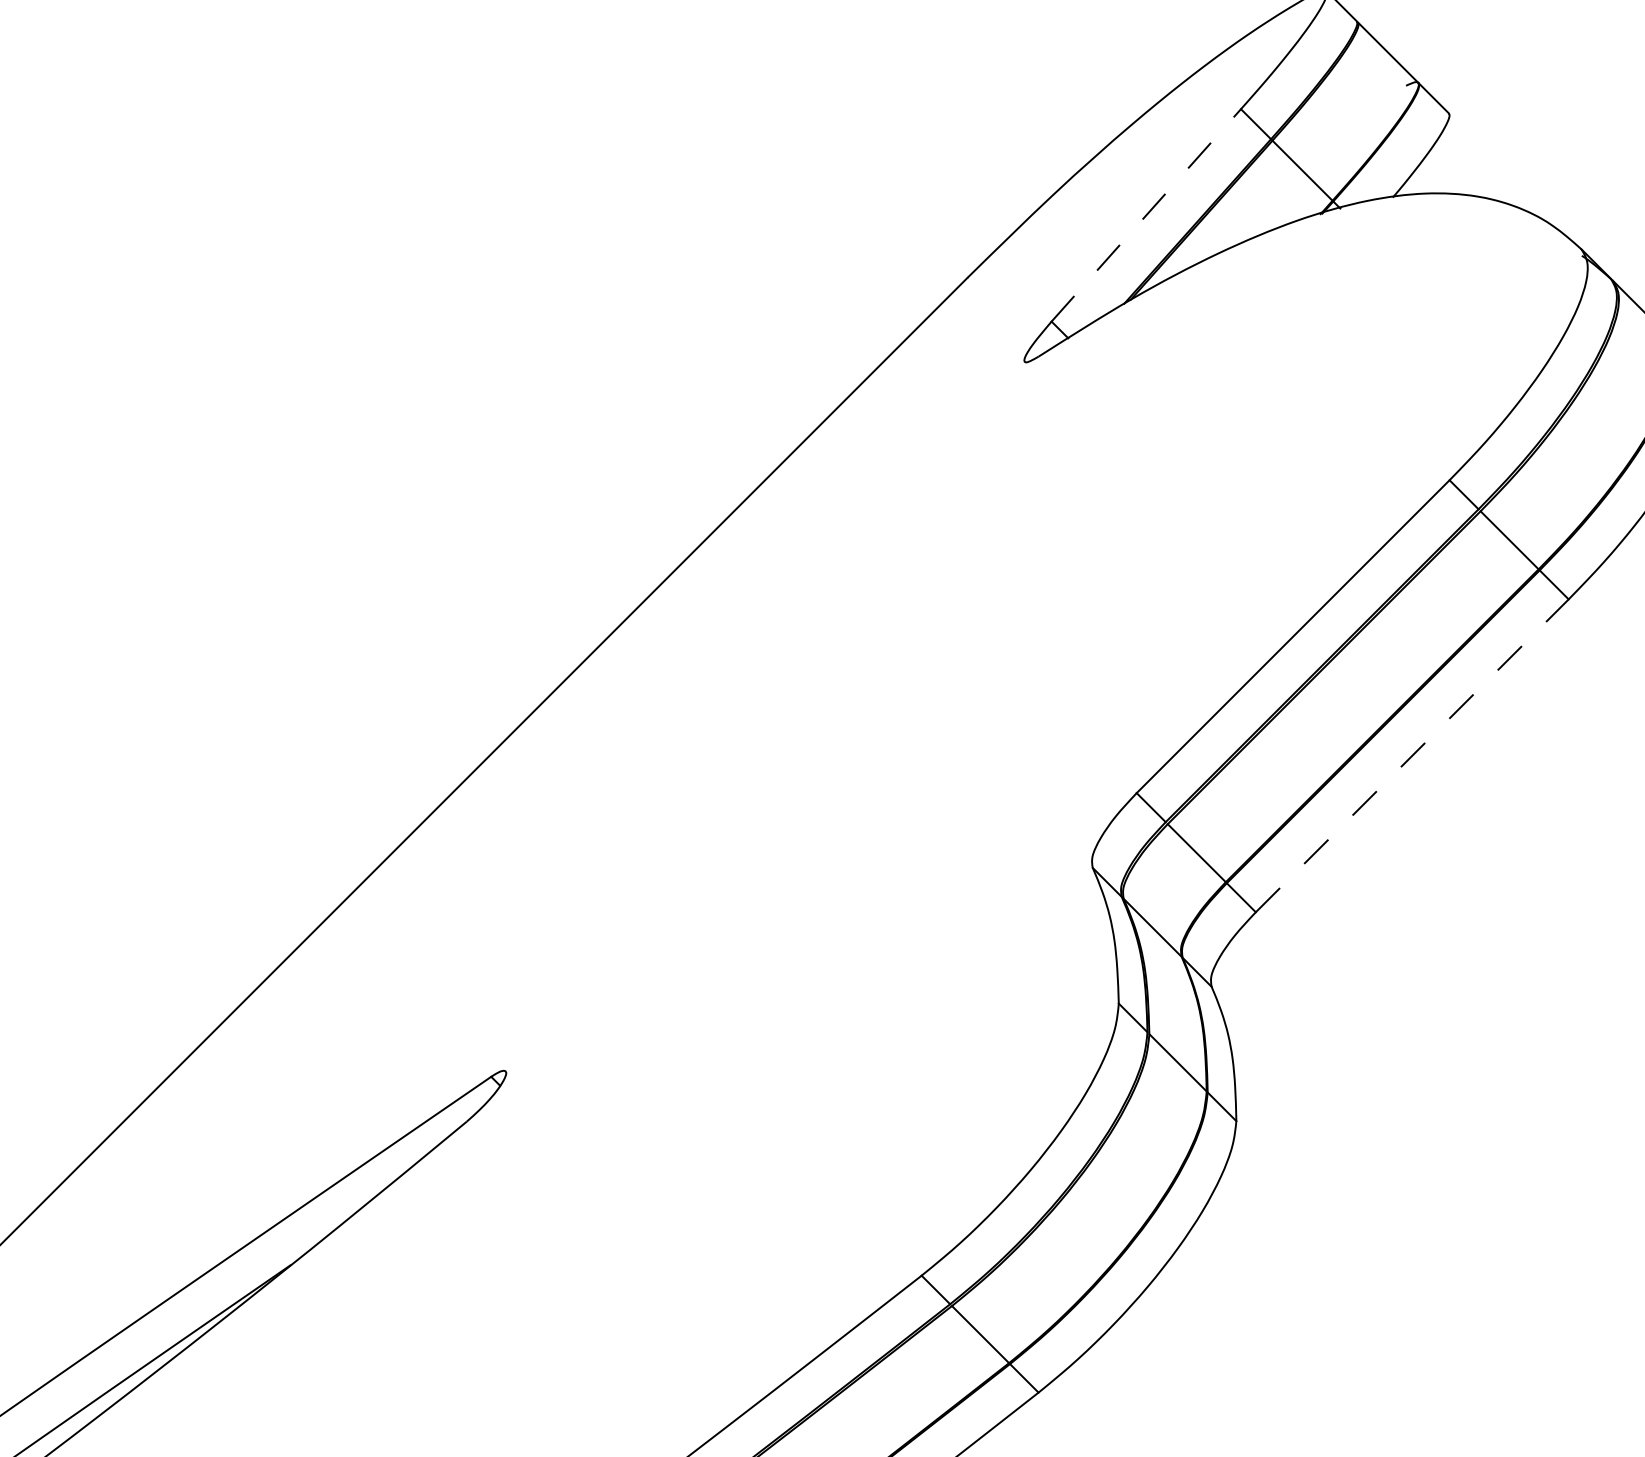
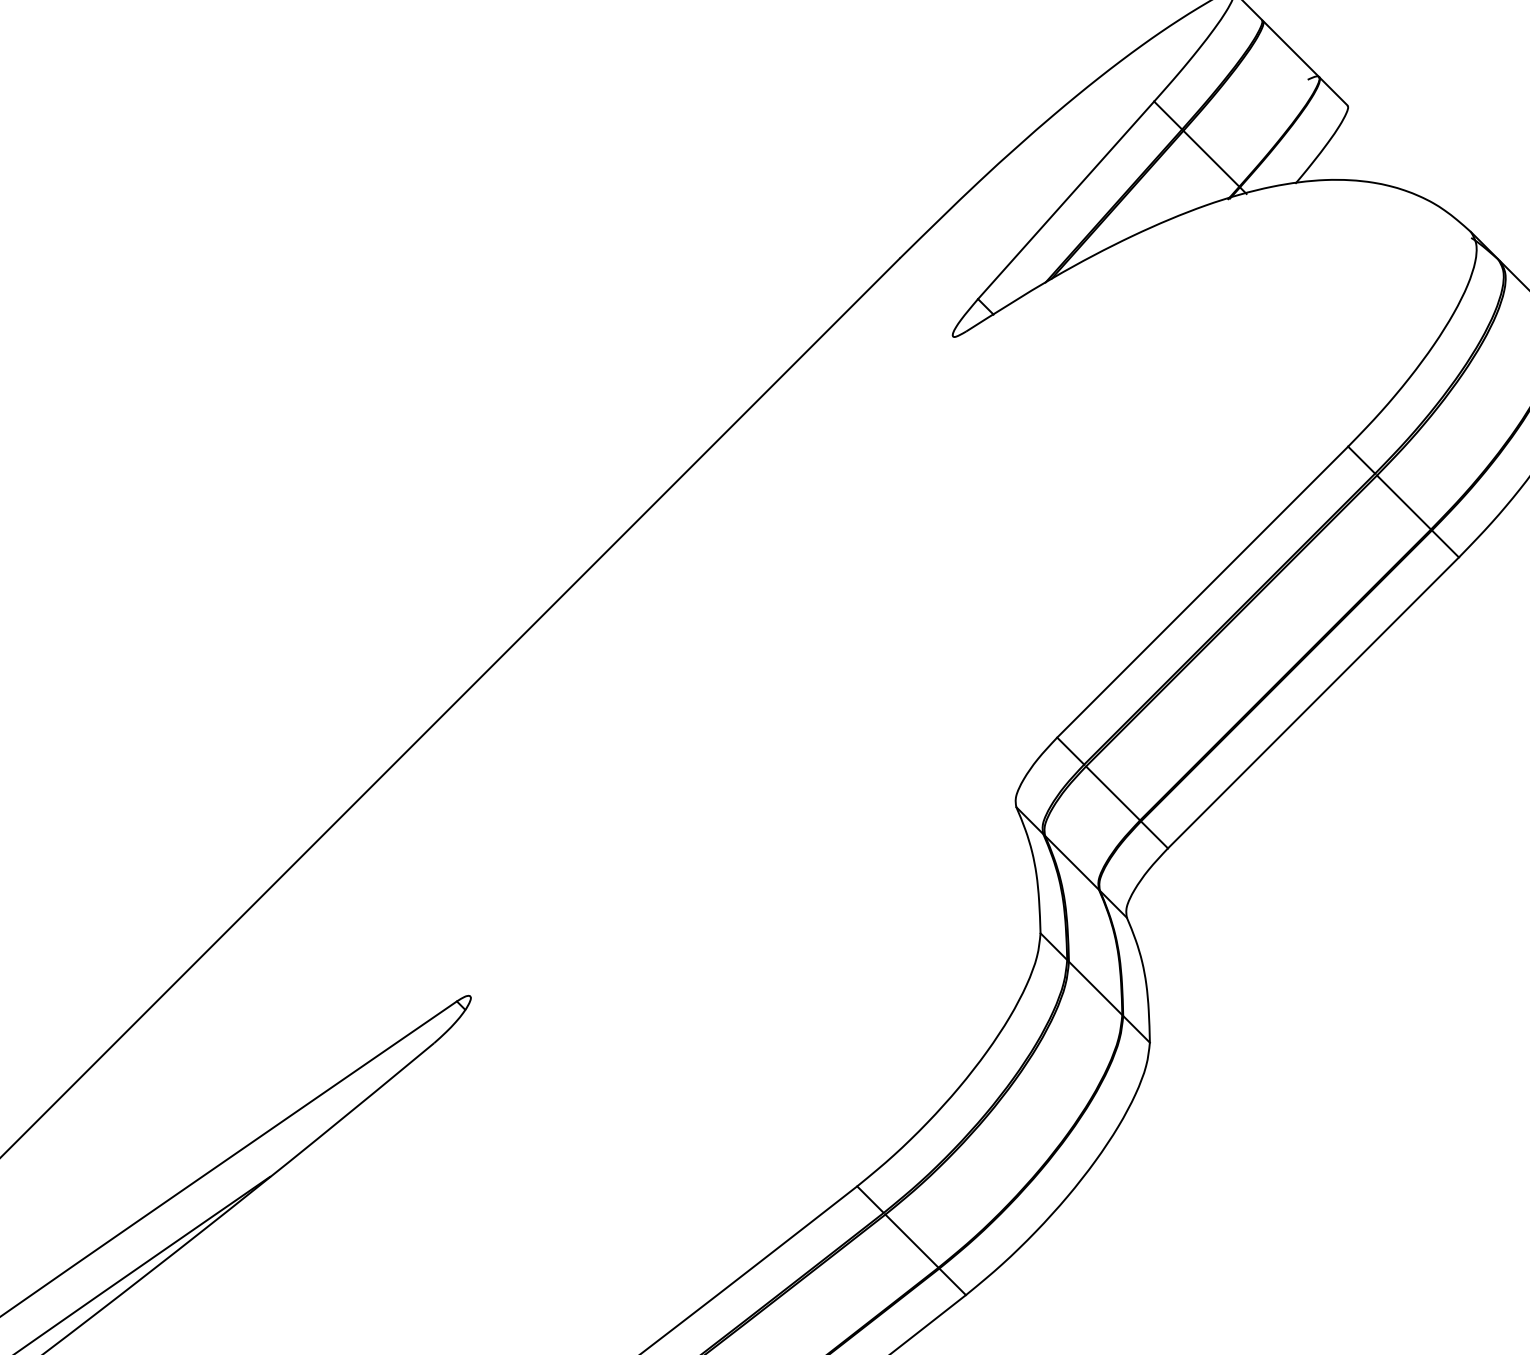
line: (1146, 214) -> (1066, 199), dashed -> solid
line: (1412, 755) -> (1313, 702), dashed -> solid

